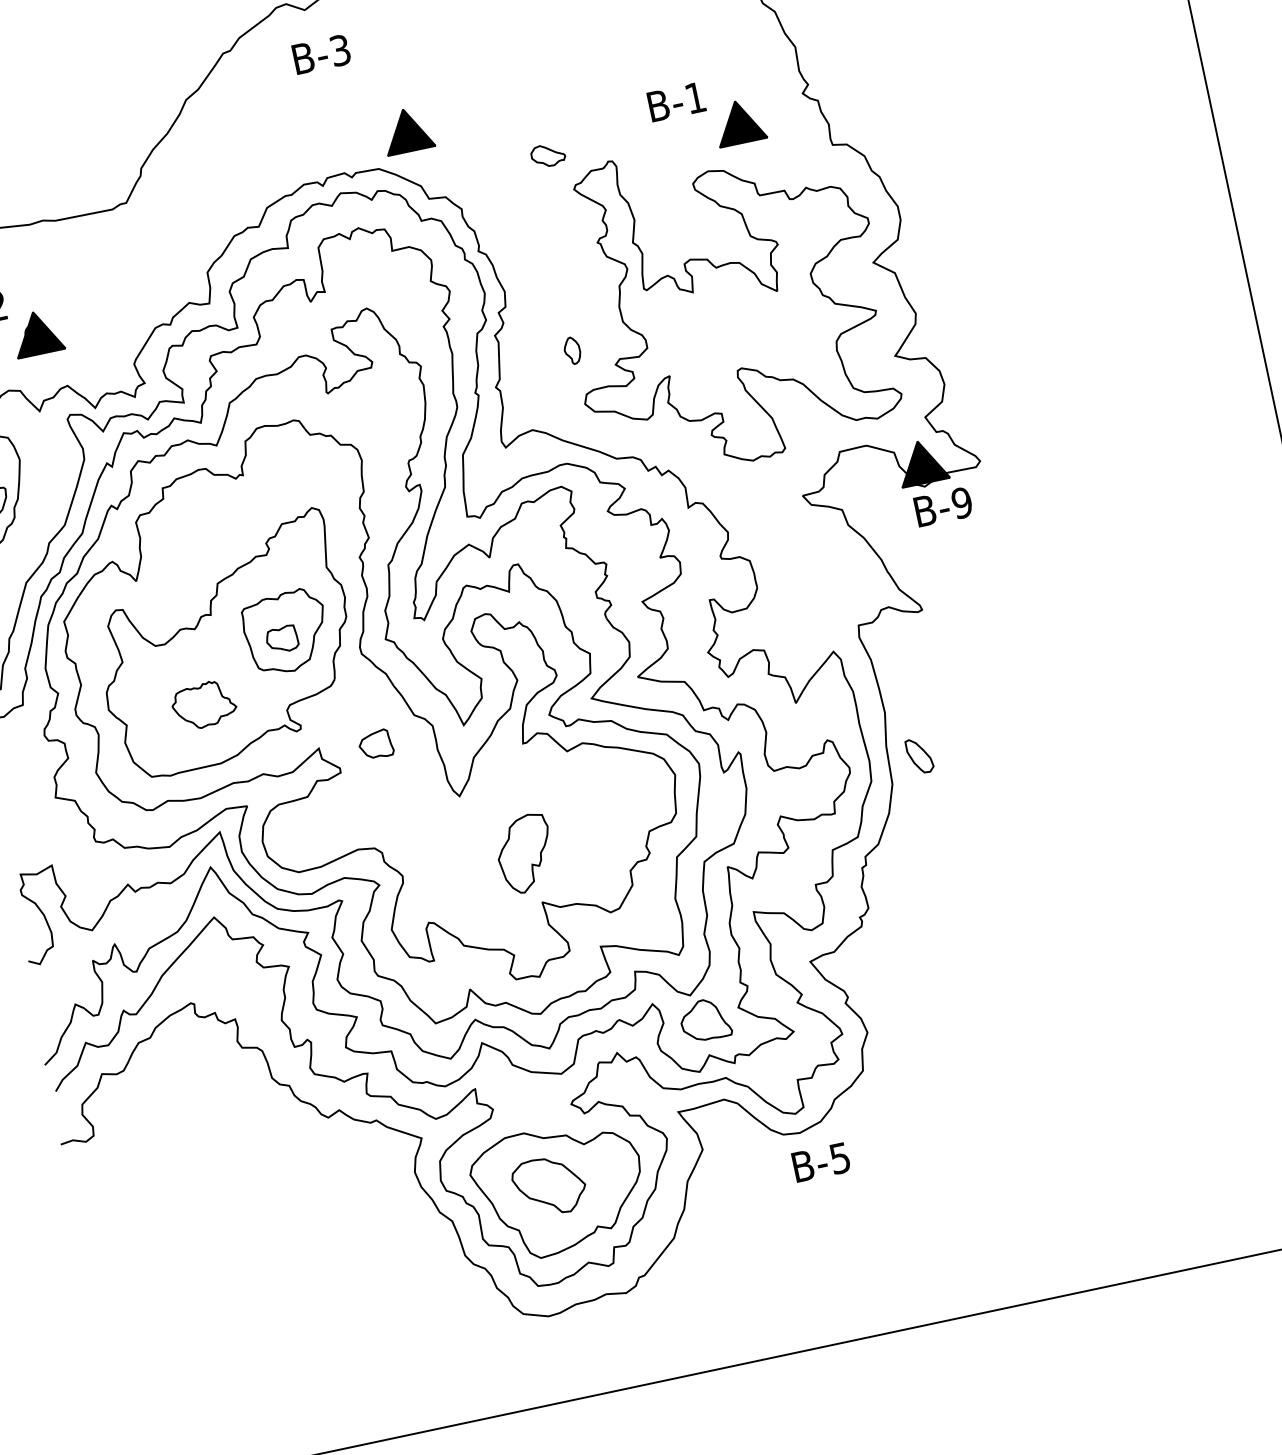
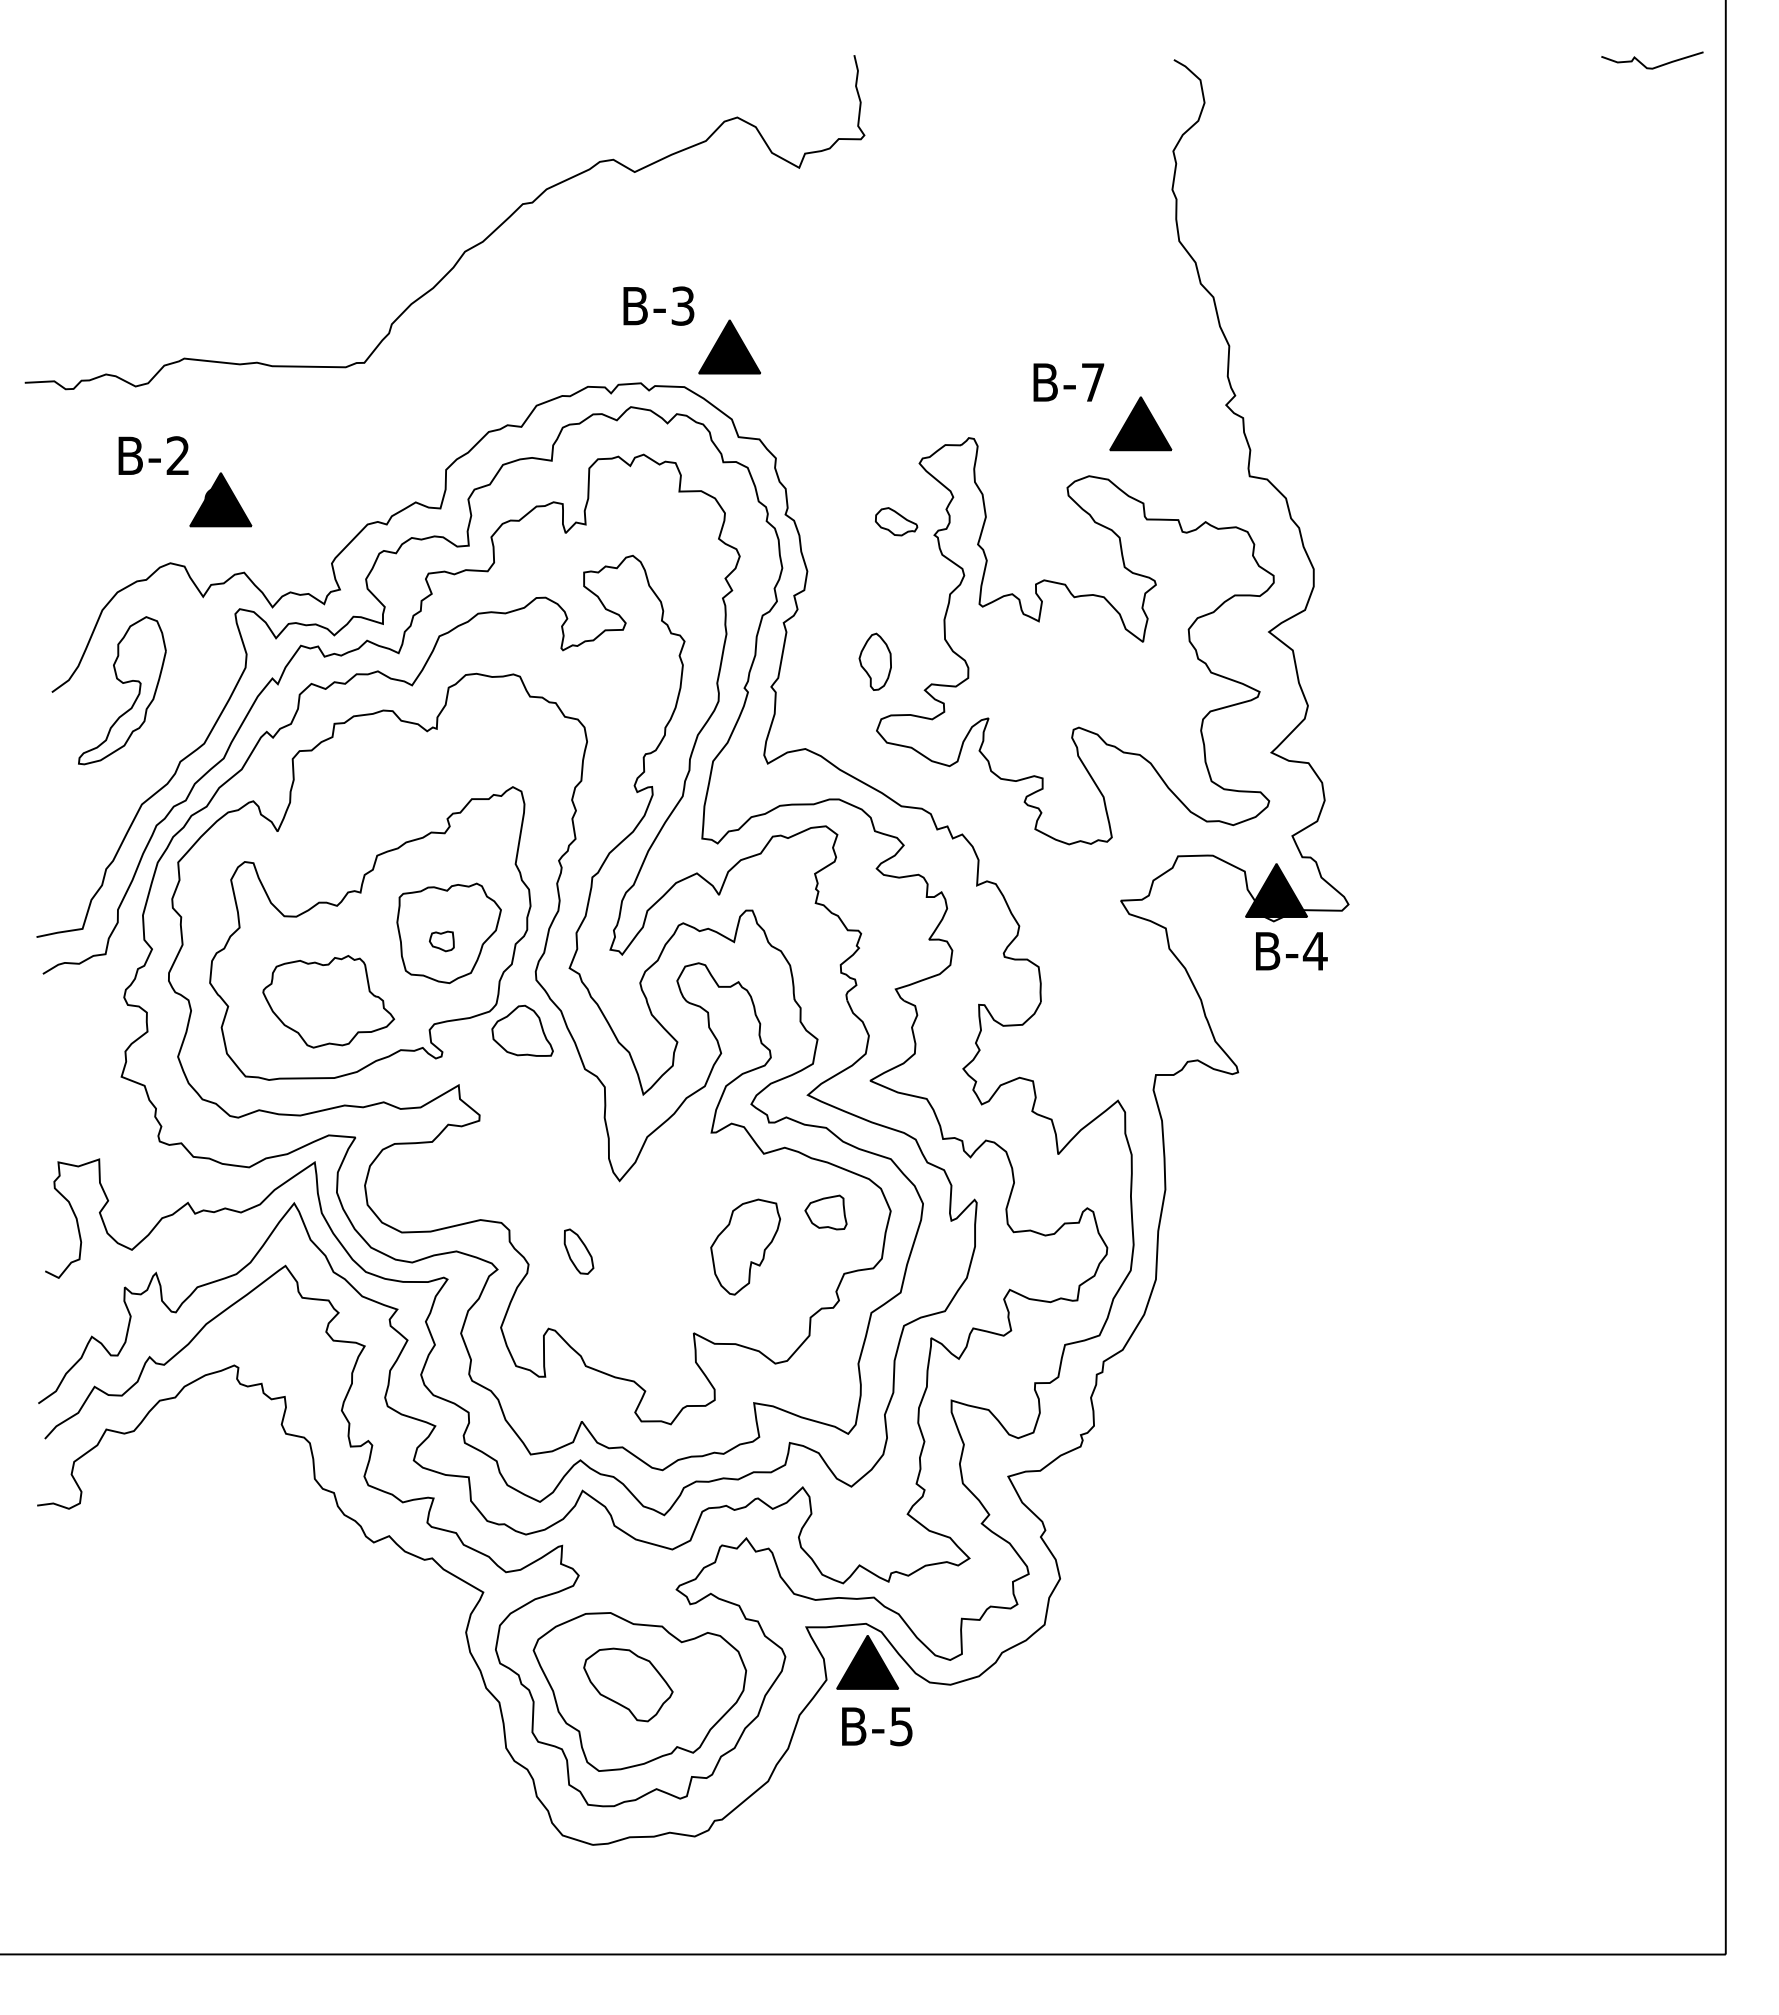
text: (321, 54) -> (658, 305), moved
text: (695, 97) -> (1093, 382), B-1 -> B-7
part: (548, 155) -> (896, 521), moved
part: (571, 350) -> (874, 661), size x1.67
text: (961, 503) -> (1314, 951), B-9 -> B-4
part: (281, 639) -> (441, 941), size x0.62
part: (203, 704) -> (328, 1001), size x1.67
part: (375, 744) -> (825, 1212), moved
part: (919, 755) -> (578, 1251), moved
part: (525, 853) -> (745, 1246), moved
part: (705, 1019) -> (522, 1030), moved
part: (731, 1129) -> (867, 1662), added
text: (821, 1162) -> (877, 1726), moved

